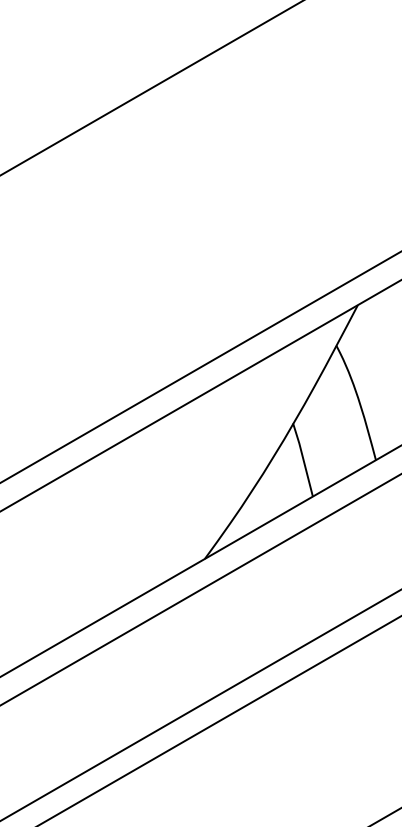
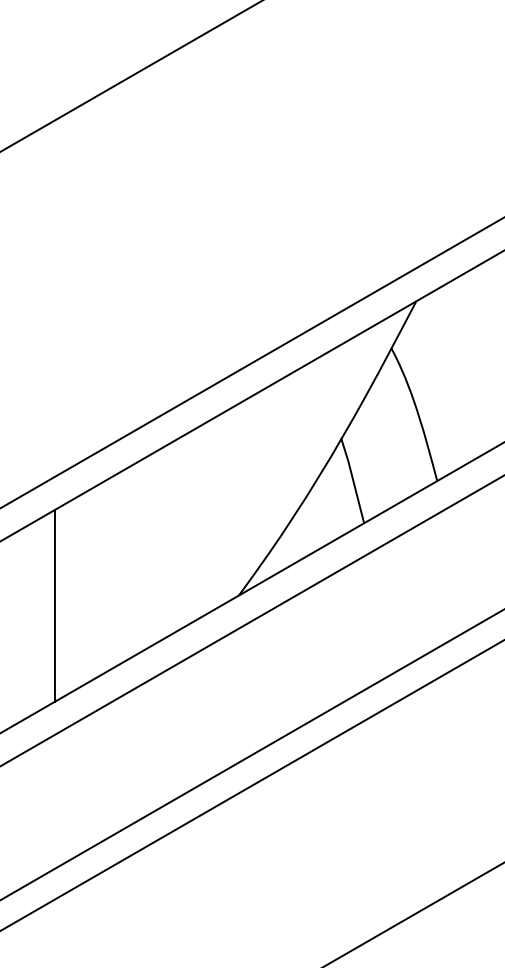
line: (46, 567) -> (55, 605), added

